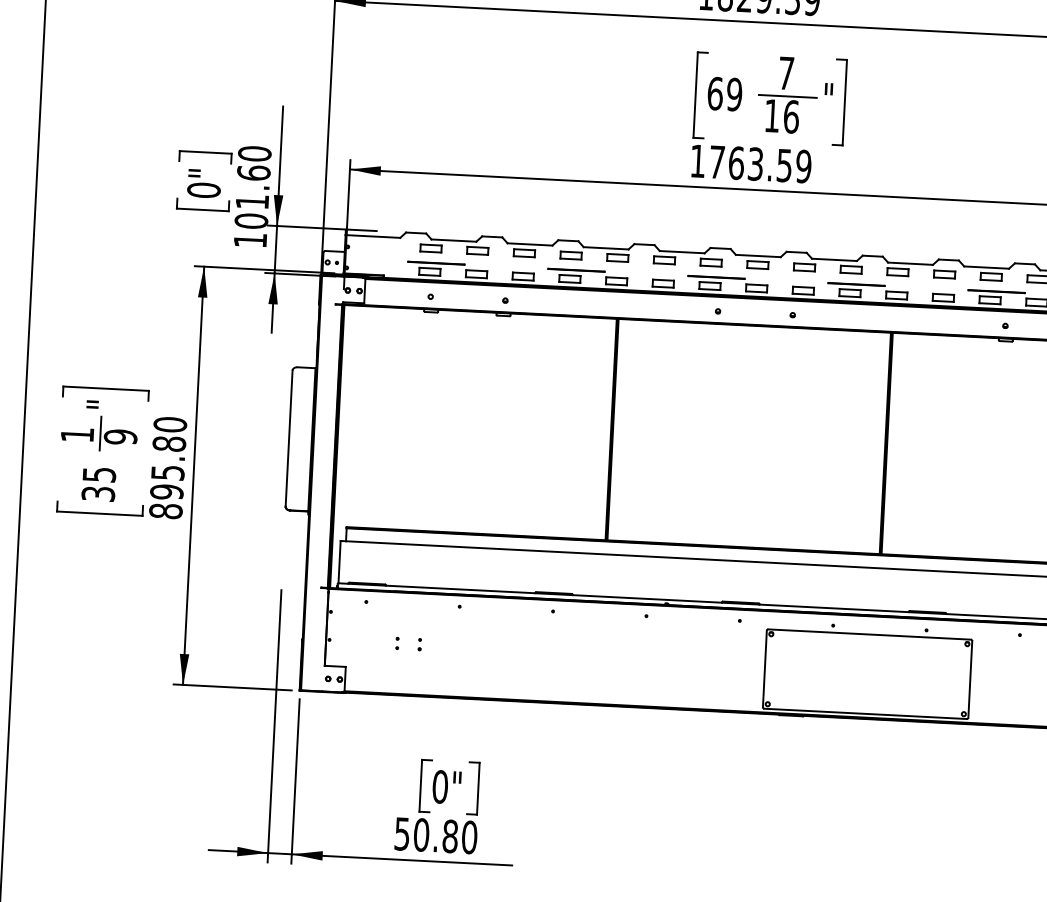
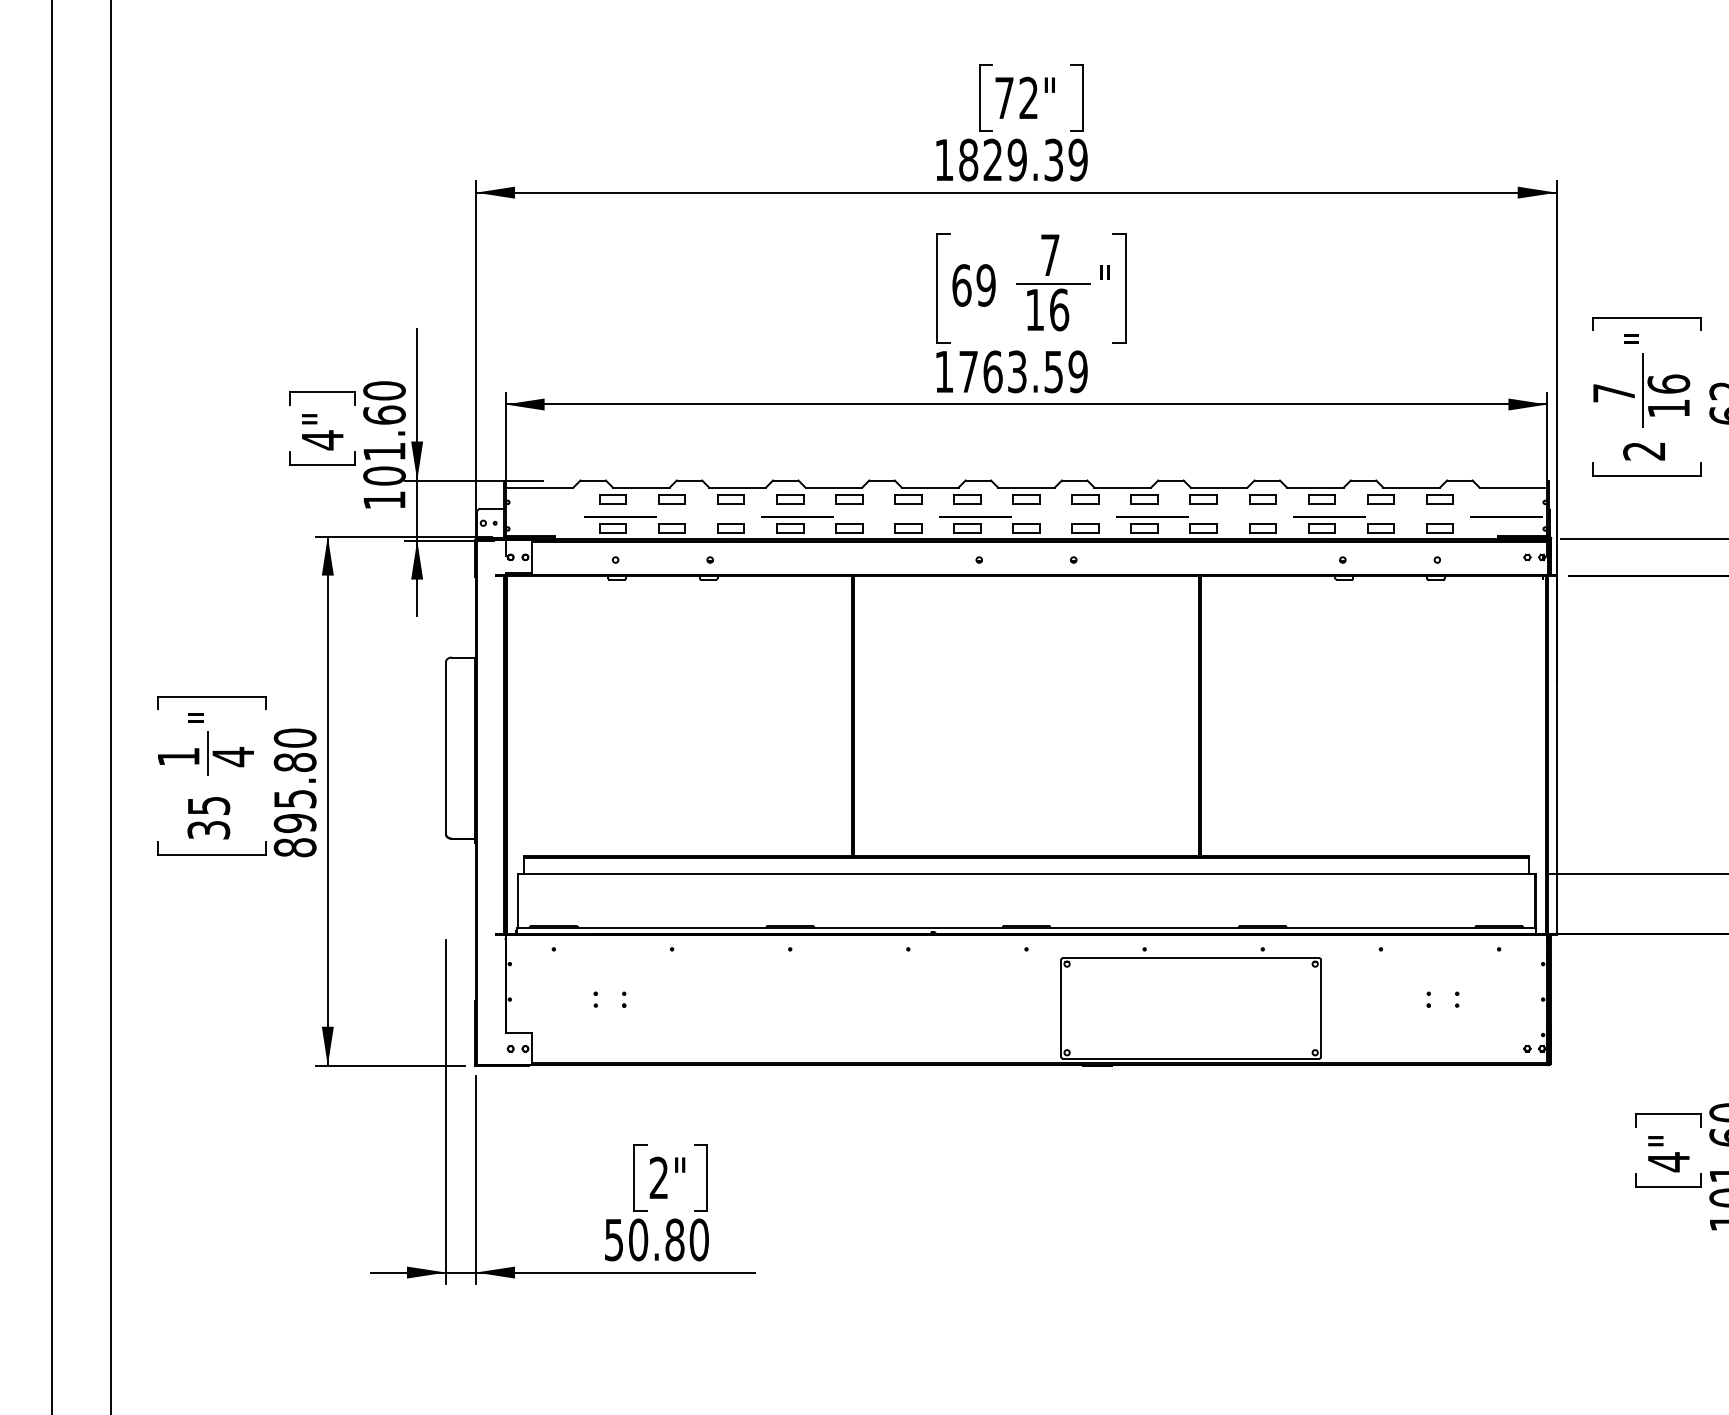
text: (203, 190) -> (322, 440), 0" -> 4"
text: (120, 436) -> (233, 756), 9 -> 4
text: (439, 786) -> (658, 1177), 0" -> 2"

